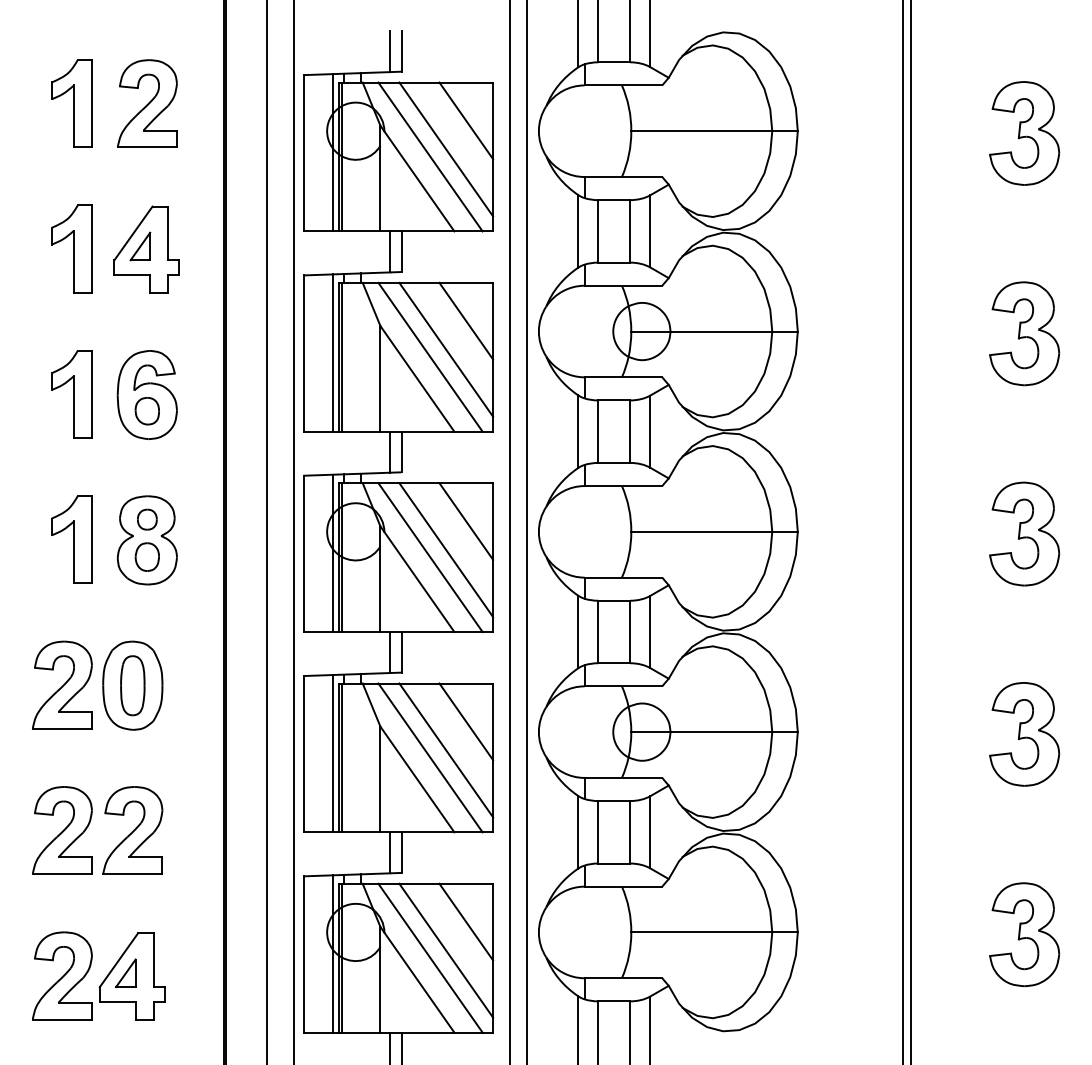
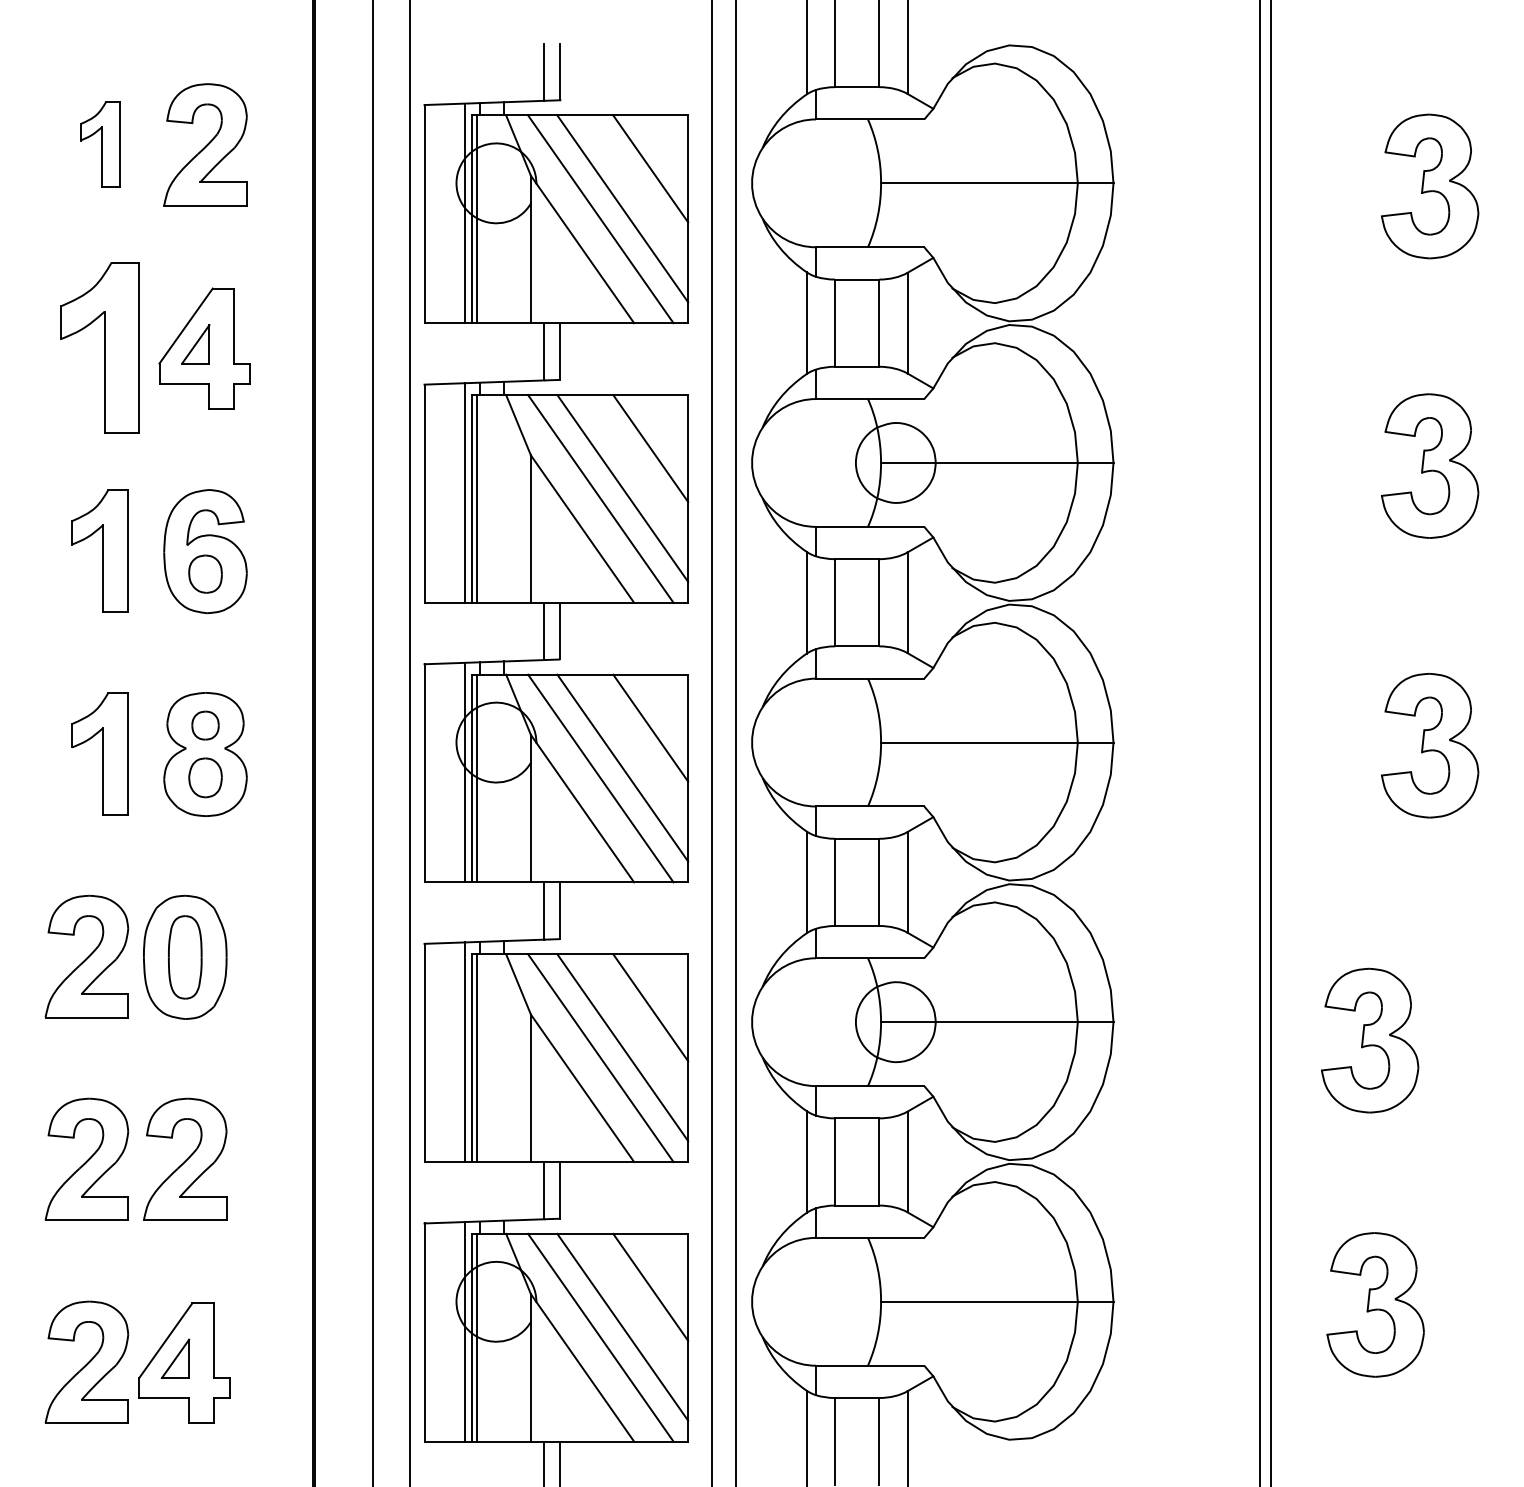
part: (71, 103) -> (99, 144), size x0.7
part: (71, 248) -> (99, 347), size x1.4
part: (1024, 734) -> (1369, 1040), moved
part: (1024, 934) -> (1375, 1304), moved

